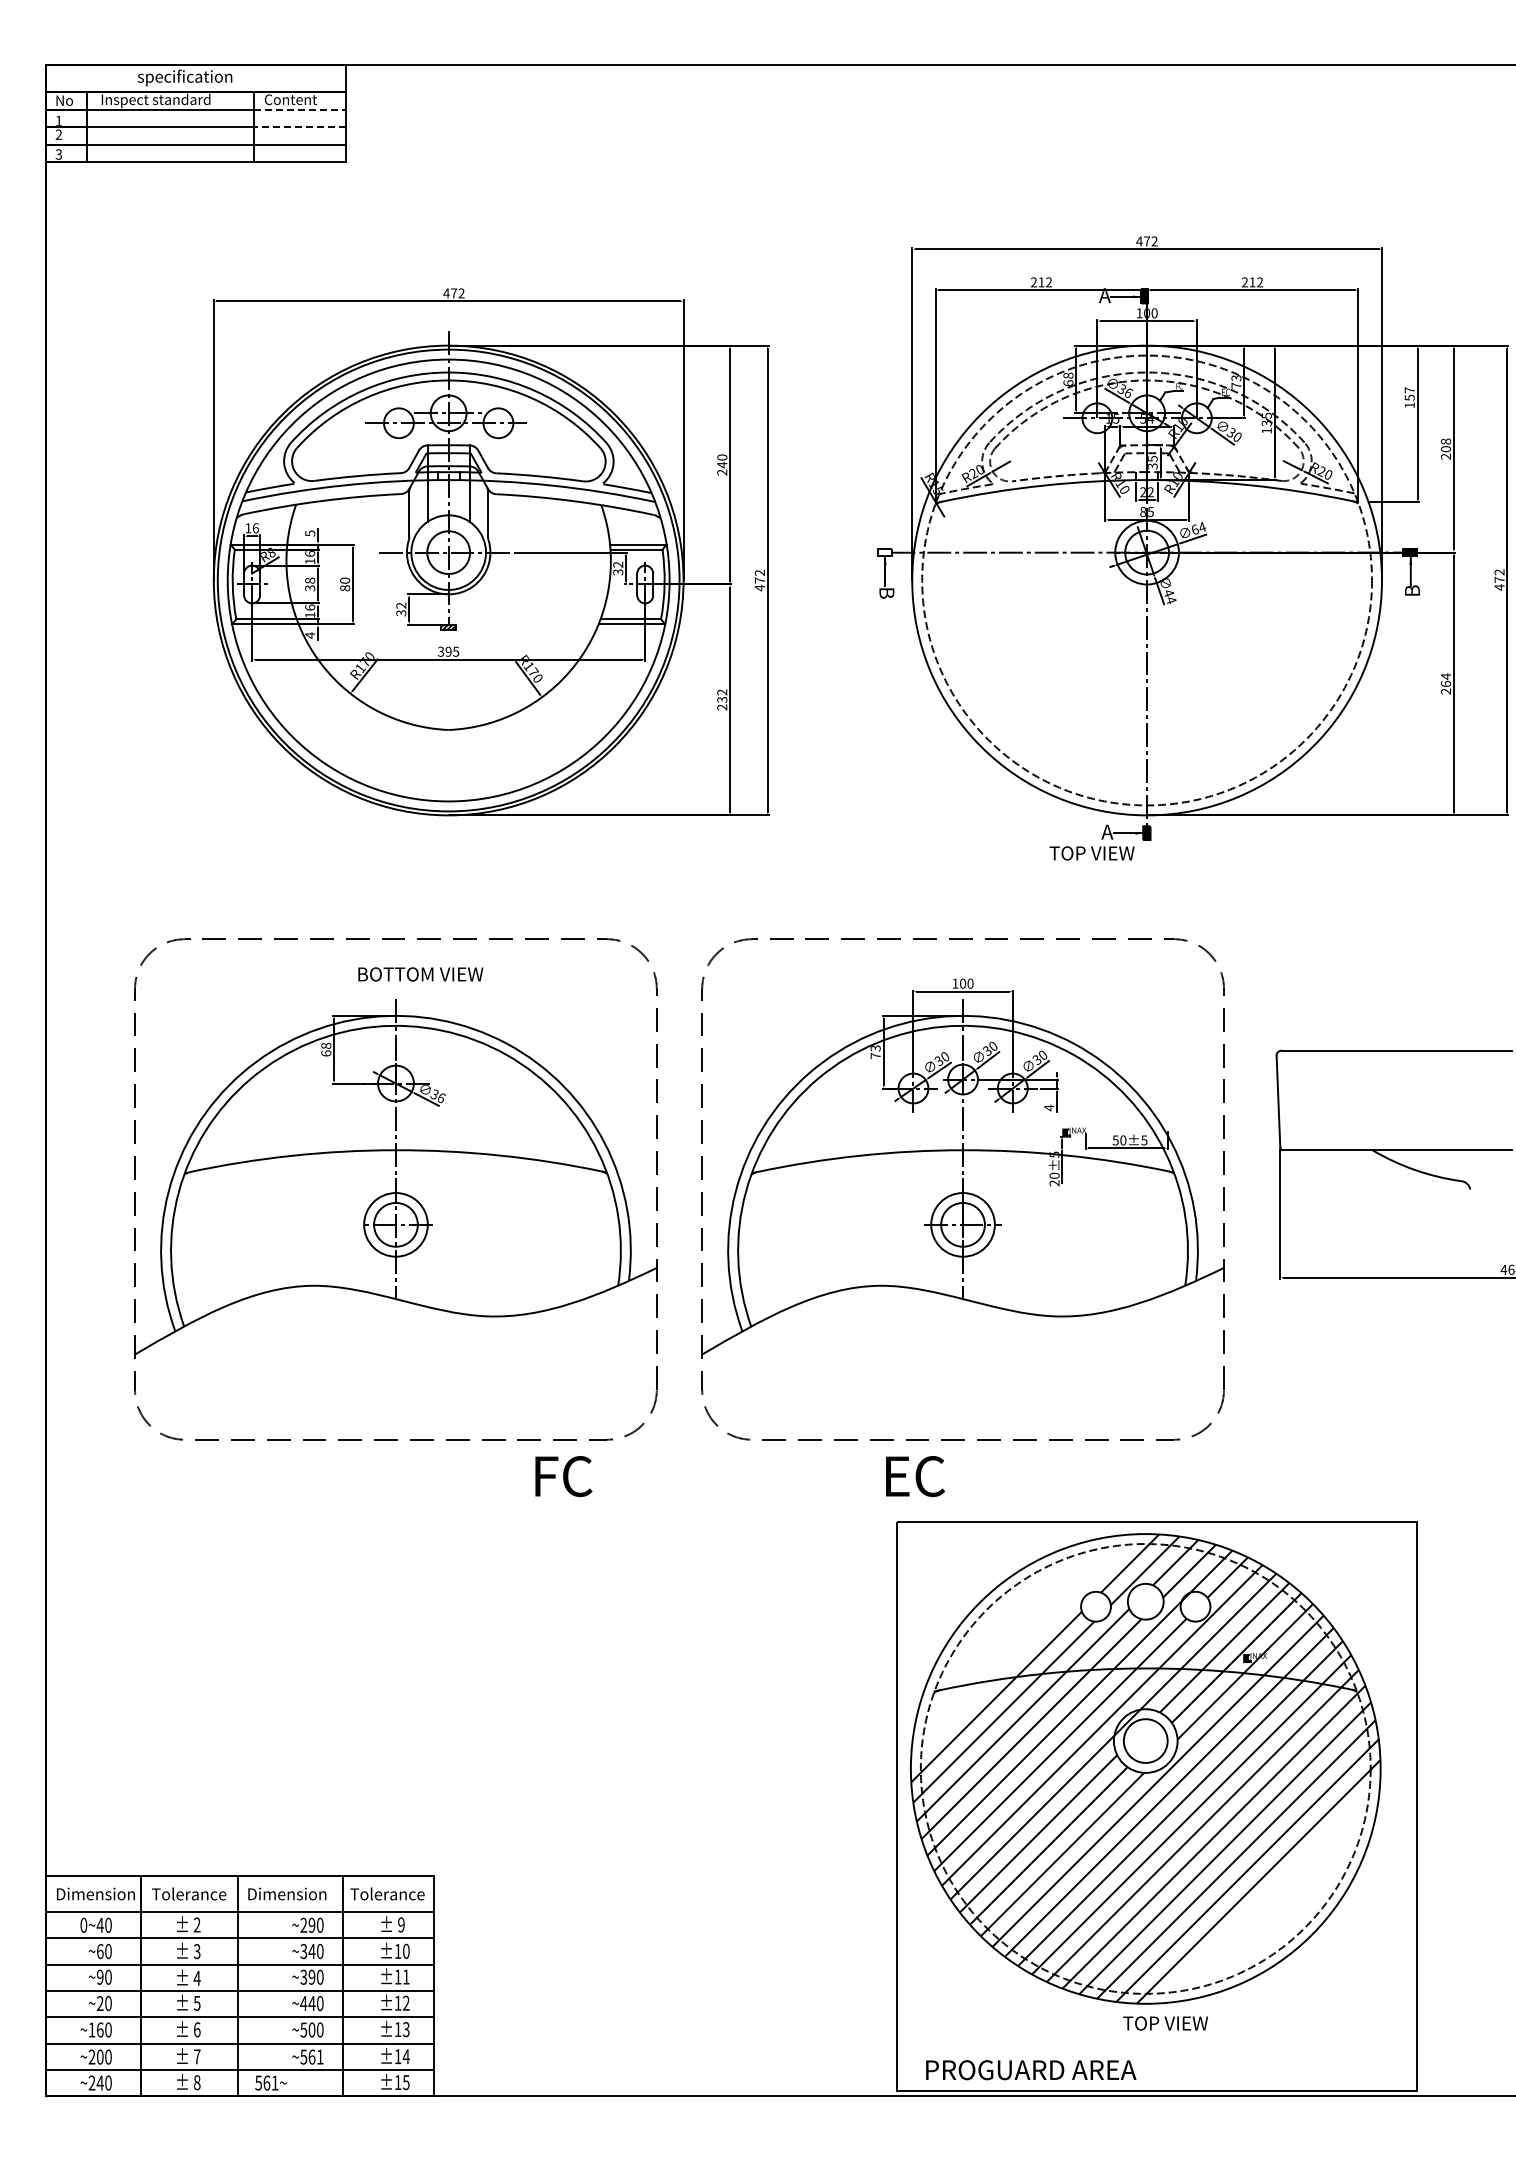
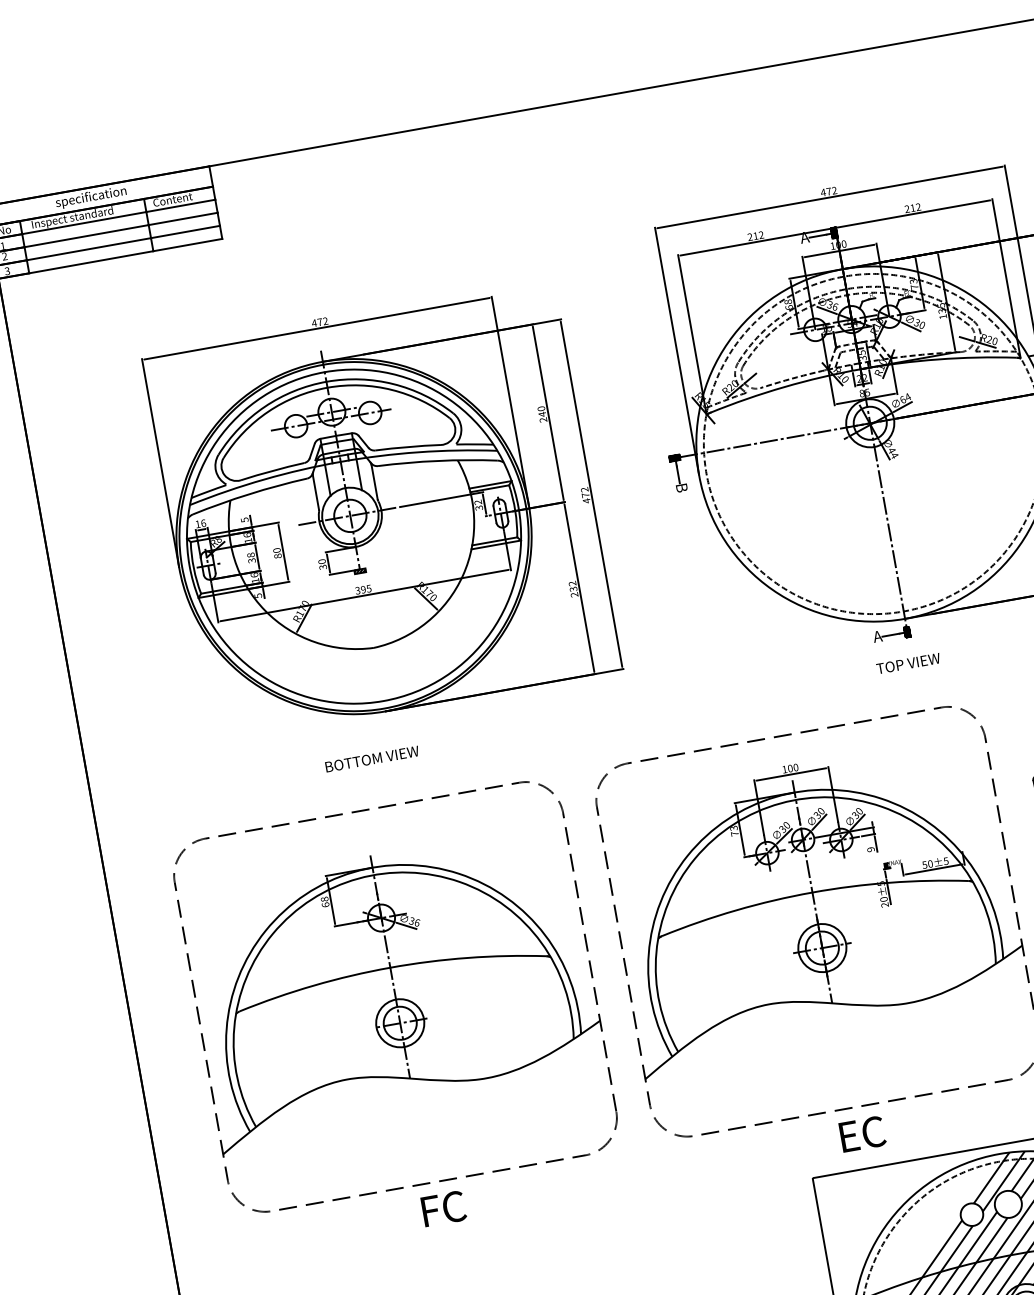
line: (300, 109) -> (181, 205), dashed -> solid
line: (299, 127) -> (182, 219), dashed -> solid
hatch: (884, 552) -> (674, 458), added
text: (401, 605) -> (322, 561), 32 -> 30
text: (310, 635) -> (258, 595), 4 -> 5
text: (1091, 853) -> (908, 663), moved
text: (420, 974) -> (372, 759), moved
text: (1049, 1107) -> (871, 849), 4 -> 9
text: (563, 1476) -> (443, 1208), moved
text: (915, 1476) -> (862, 1134), moved

